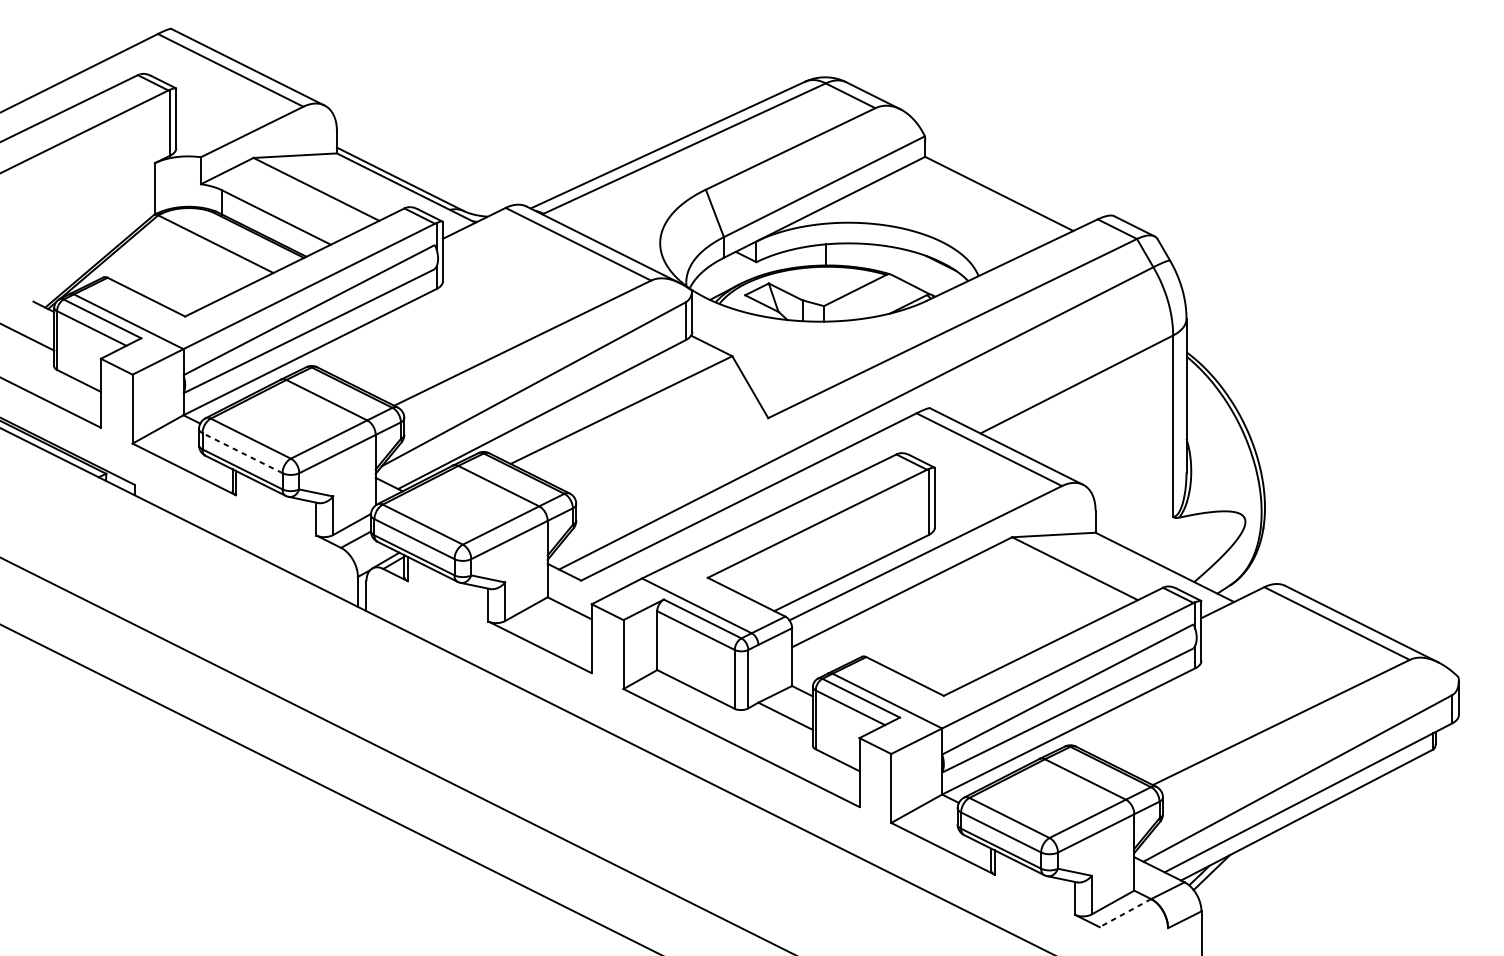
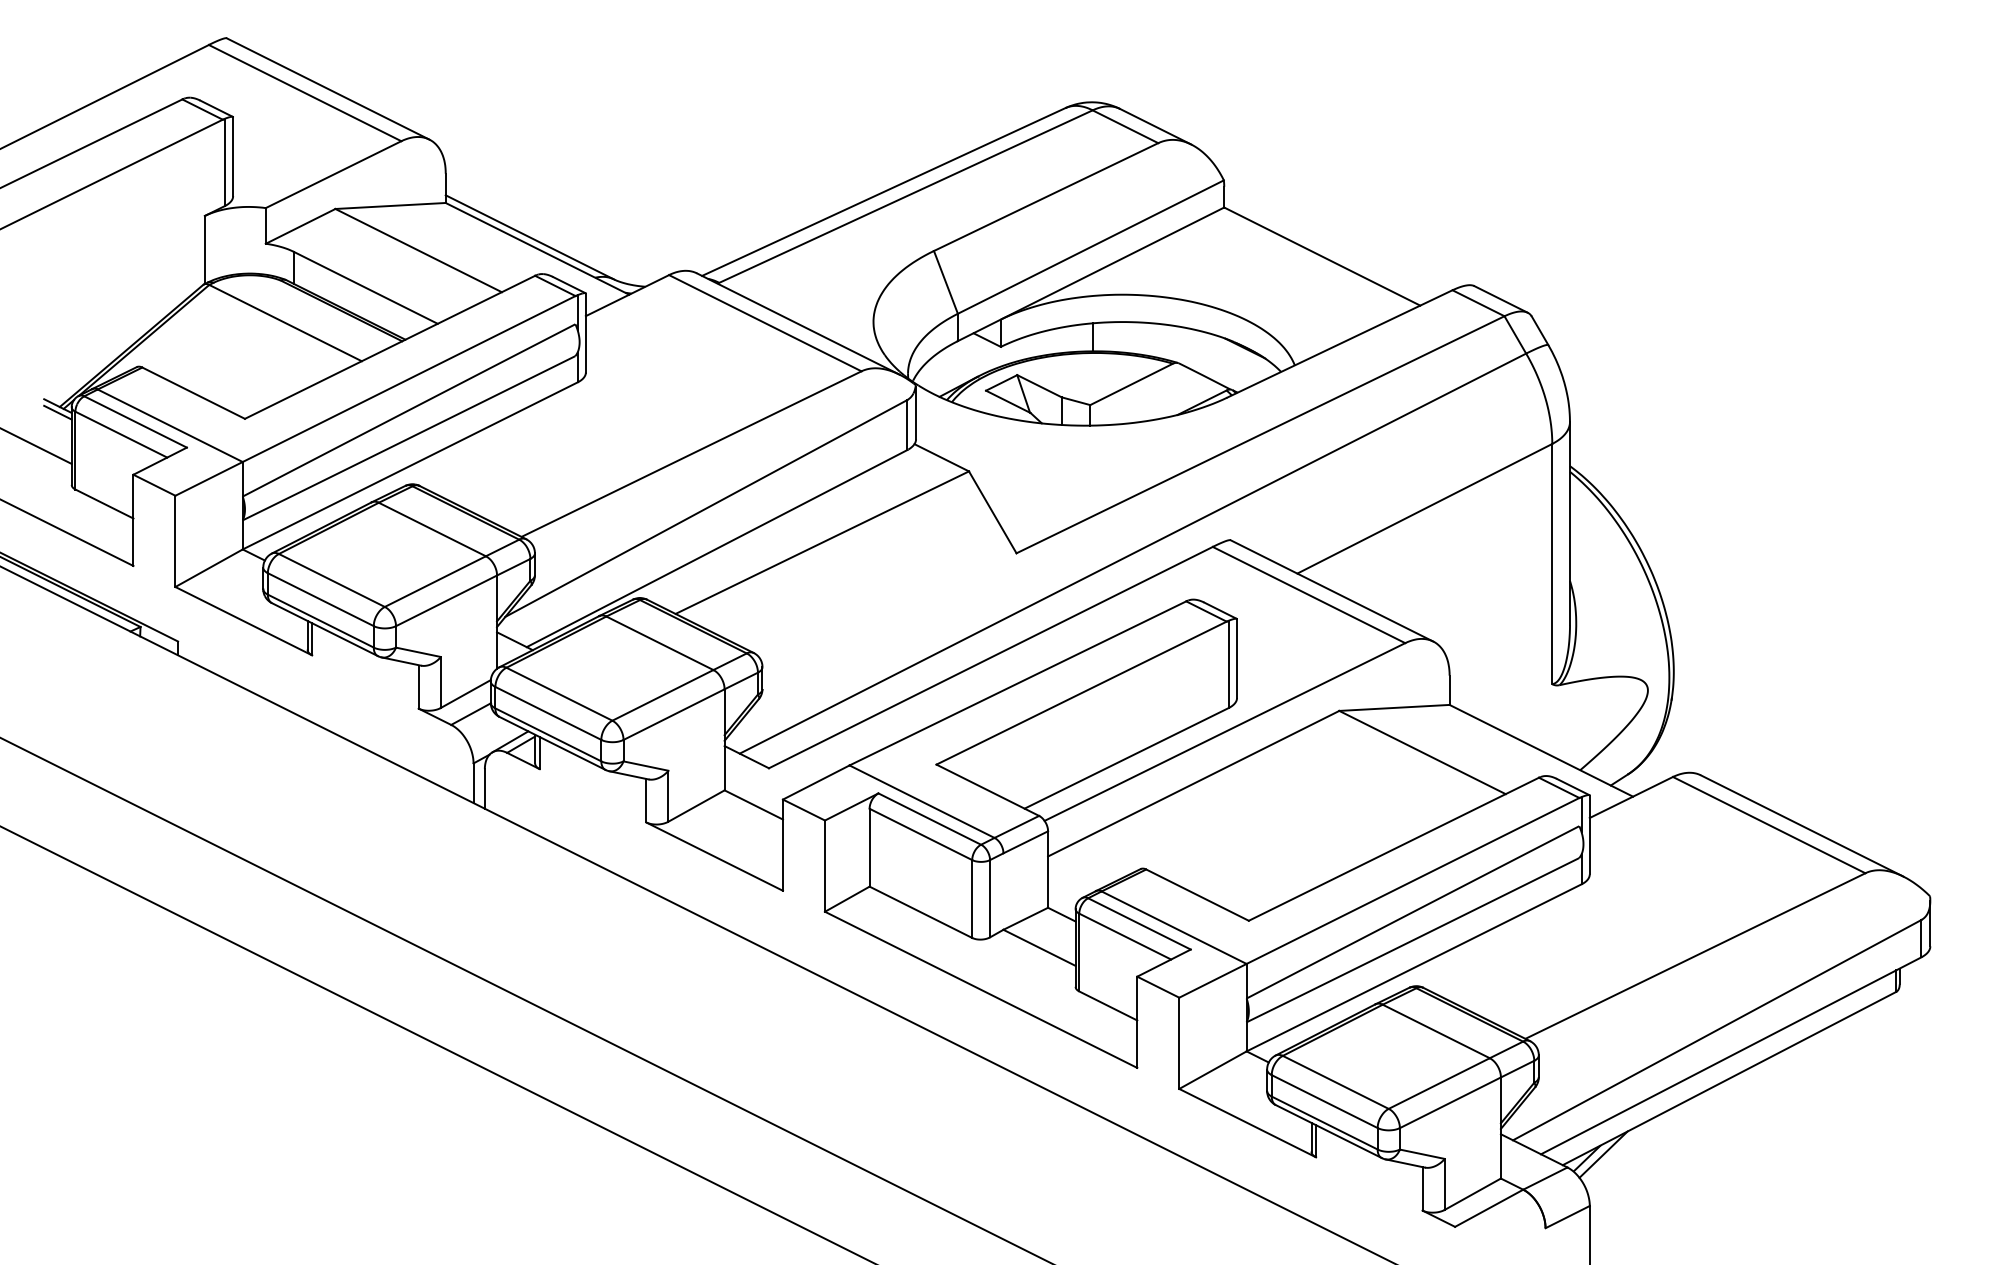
line: (43, 311) -> (57, 412), added
line: (242, 453) -> (320, 599), dashed -> solid
line: (1125, 913) -> (1489, 1208), dashed -> solid

